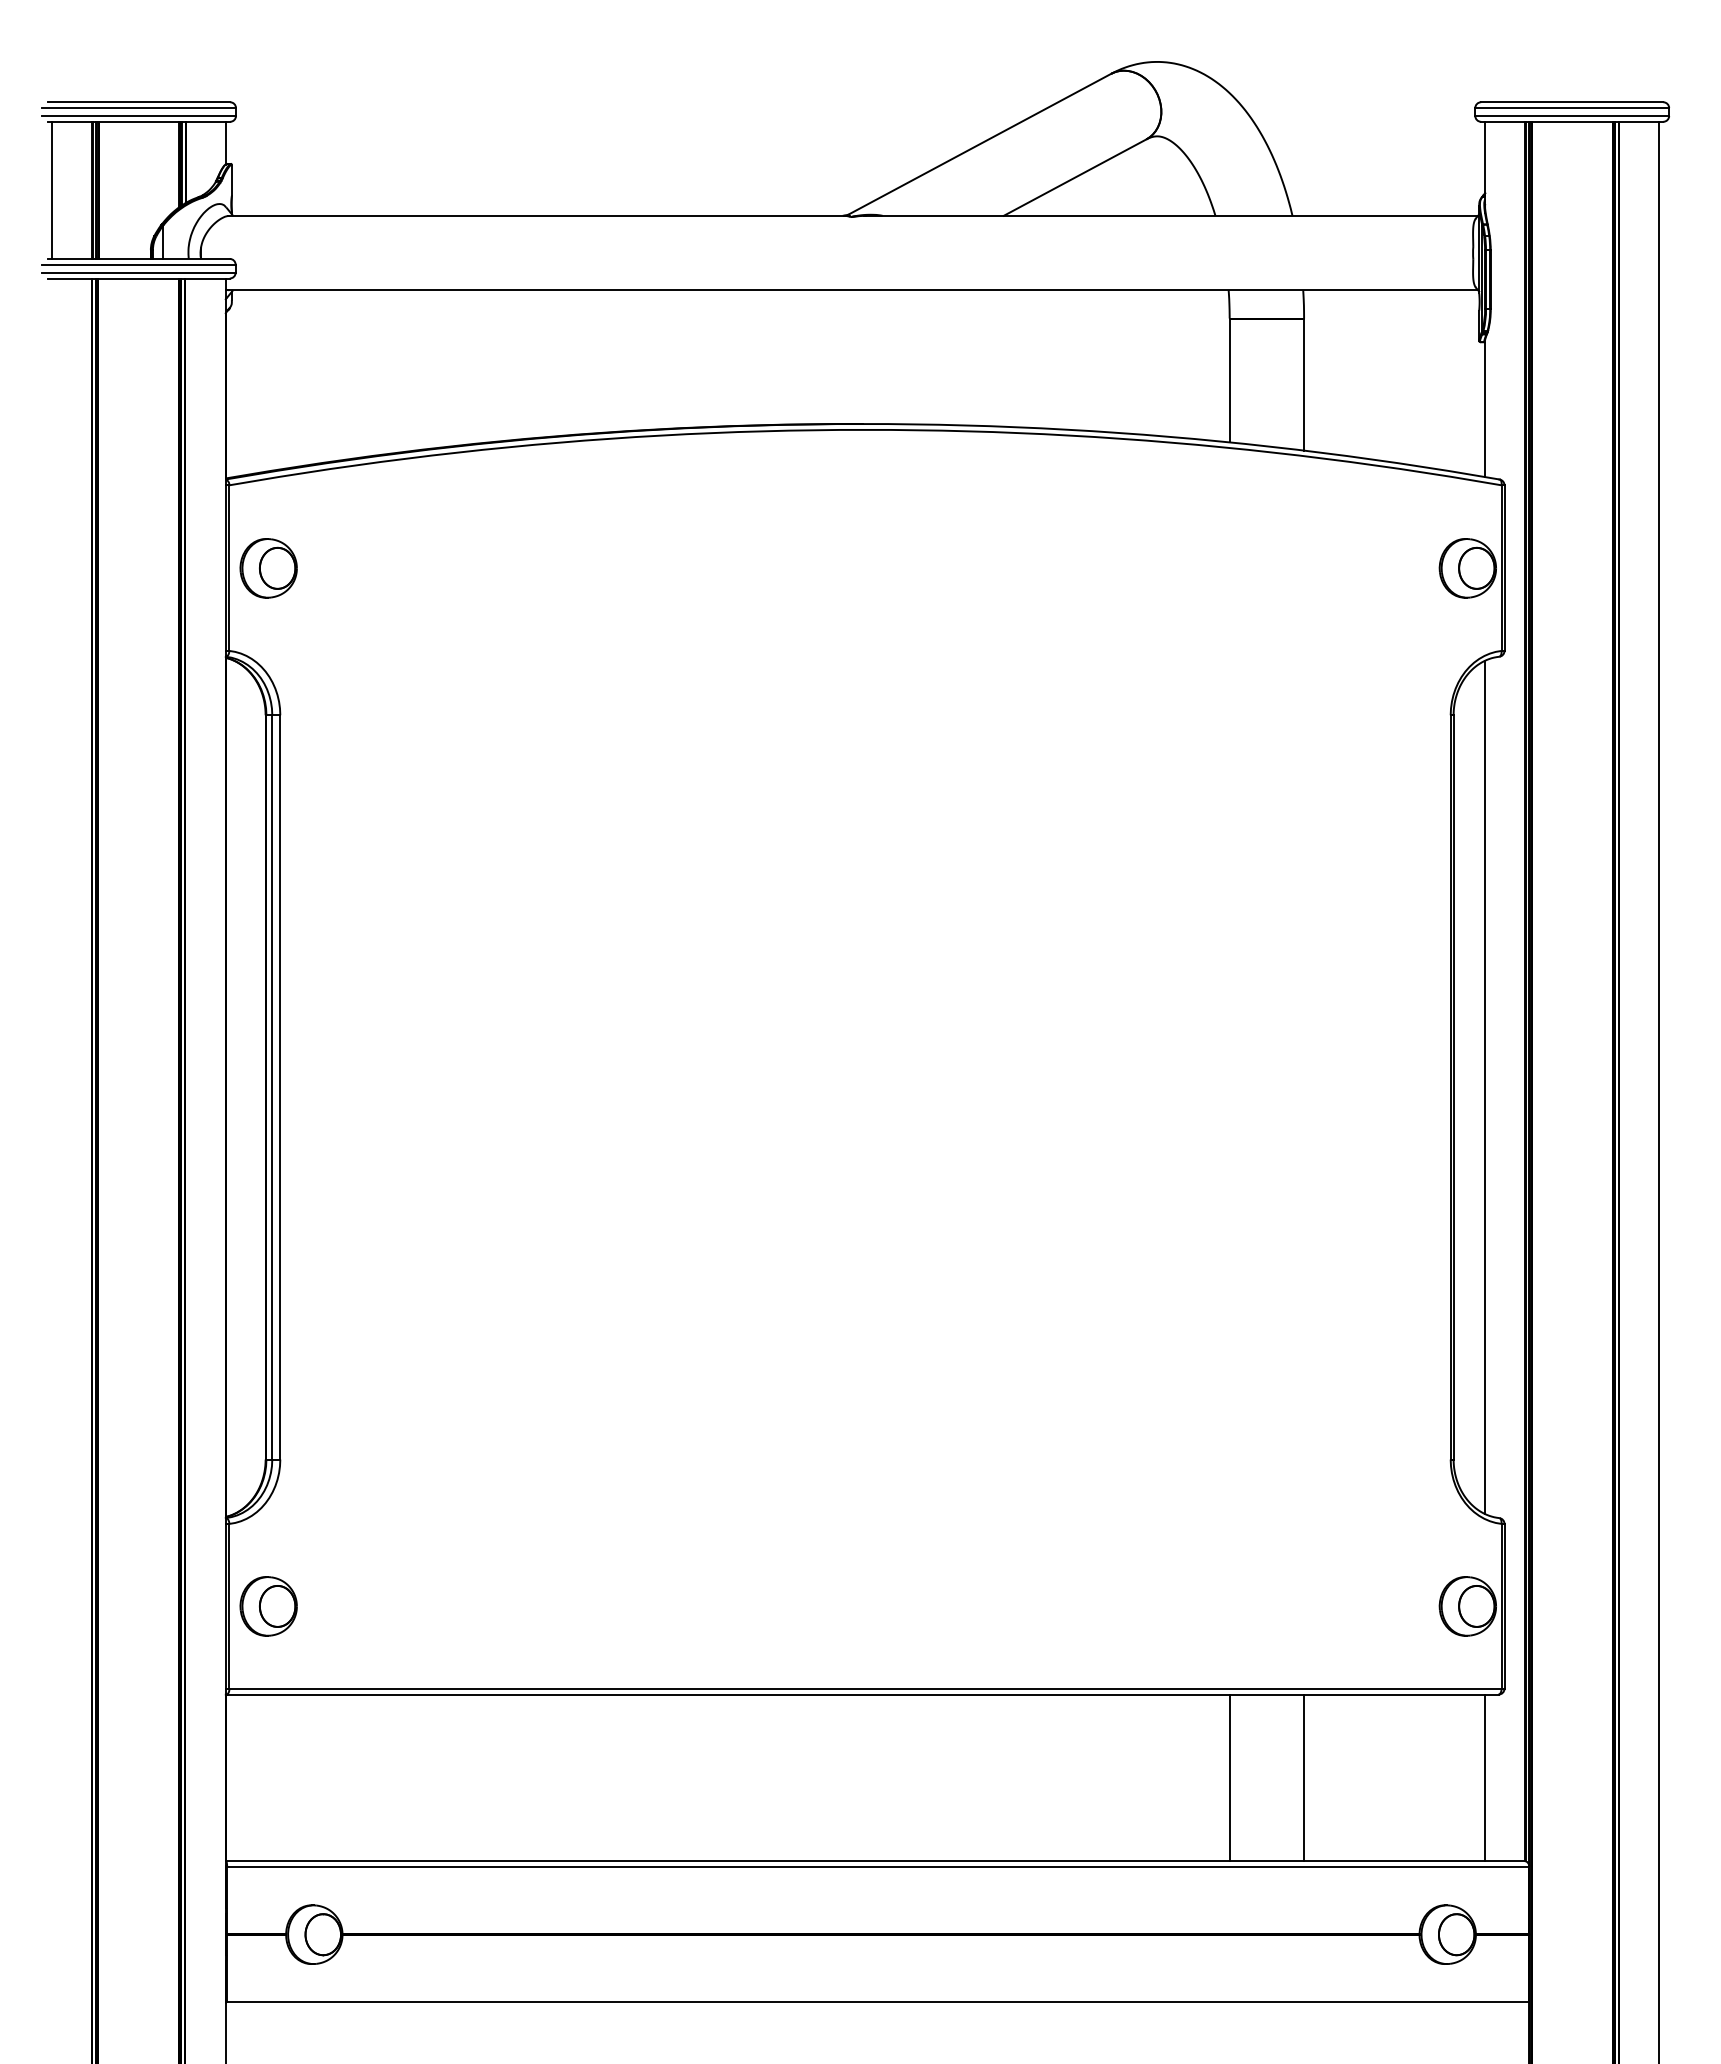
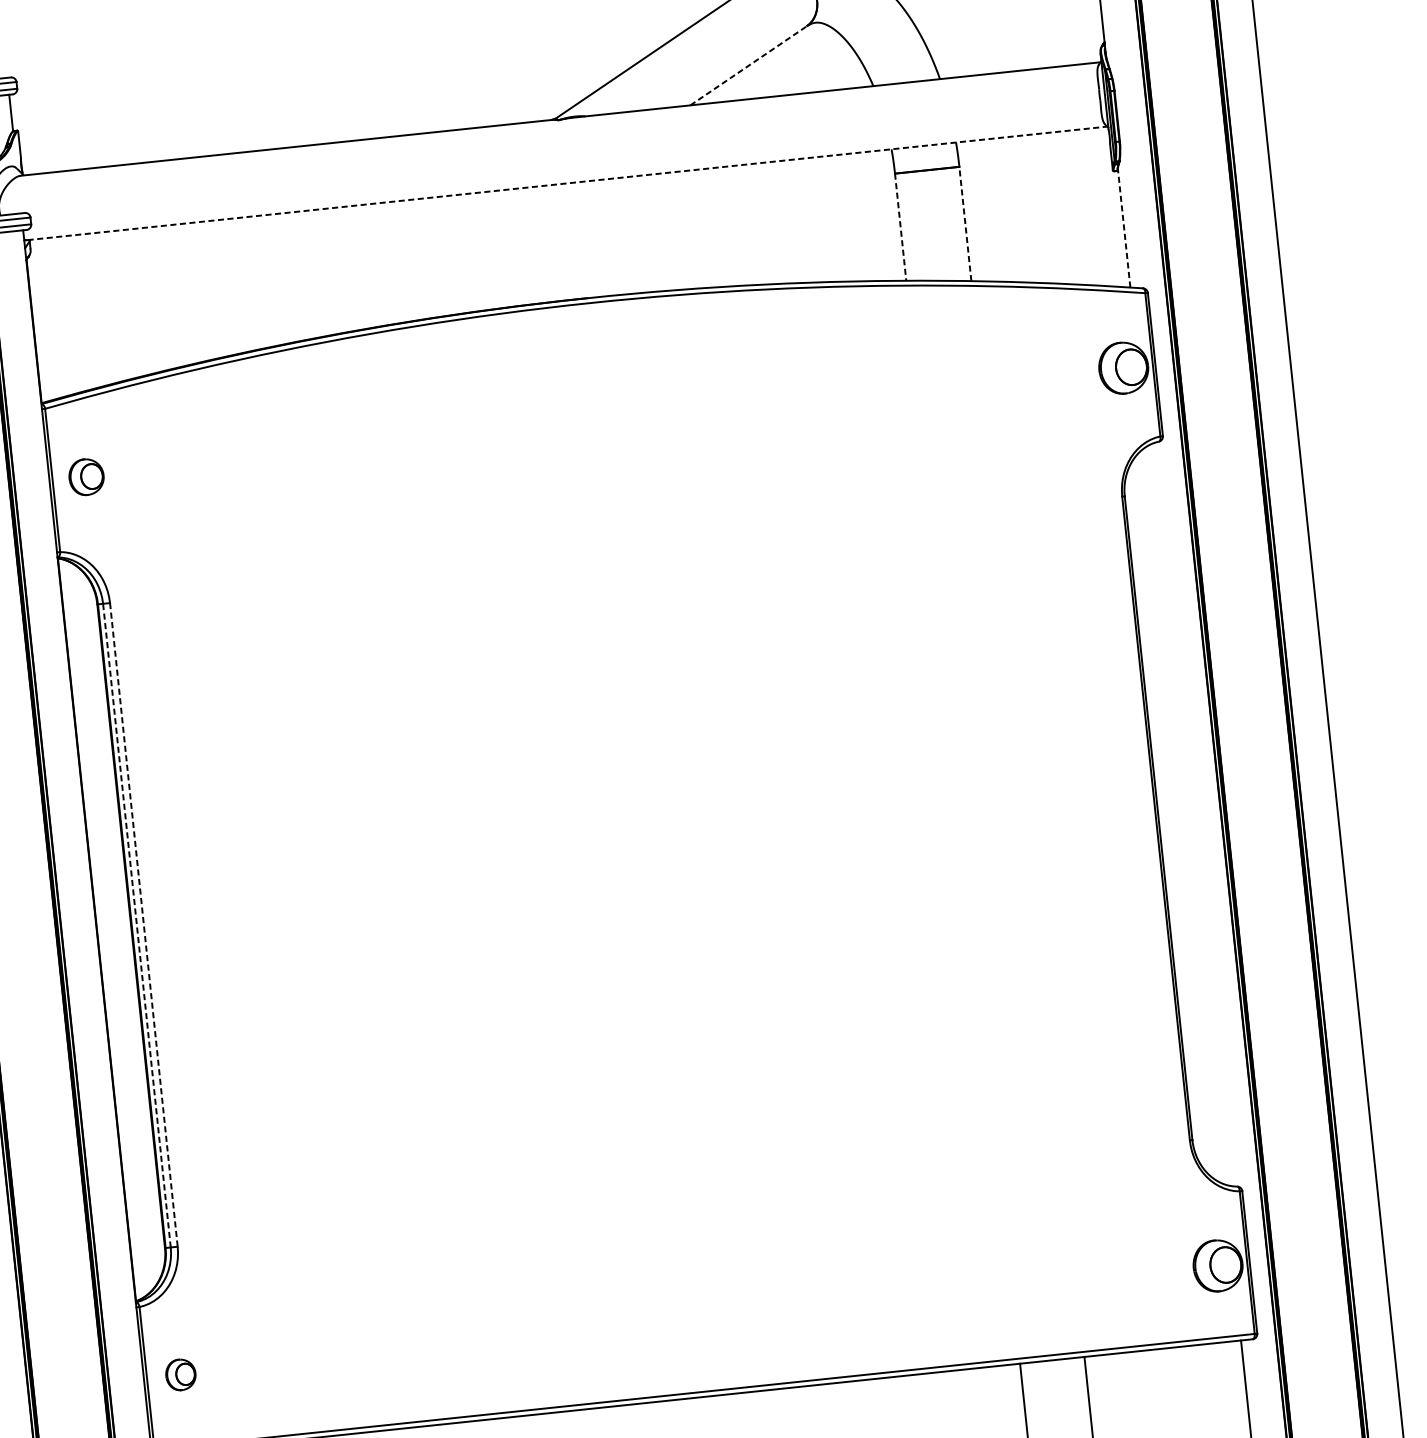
line: (1075, 177) -> (748, 65), solid -> dashed
line: (854, 290) -> (568, 183), solid -> dashed
line: (1229, 380) -> (900, 227), solid -> dashed
line: (1304, 384) -> (965, 223), solid -> dashed
line: (1485, 408) -> (1124, 228), solid -> dashed
part: (268, 568) -> (86, 477), size x0.7
line: (272, 1086) -> (137, 924), solid -> dashed
line: (280, 1087) -> (144, 924), solid -> dashed
line: (1485, 1087) -> (1186, 815), removed
part: (268, 1606) -> (180, 1374), size x0.6

